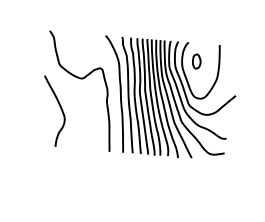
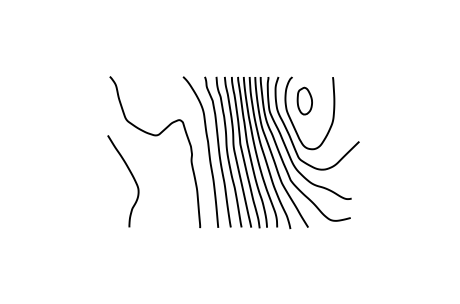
part: (196, 61) -> (304, 100), size x1.43

